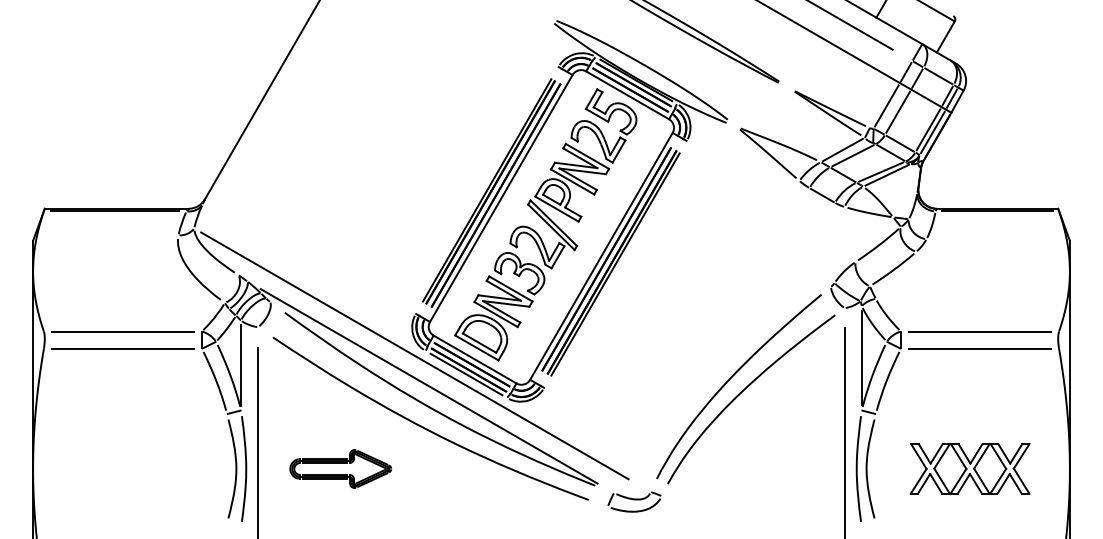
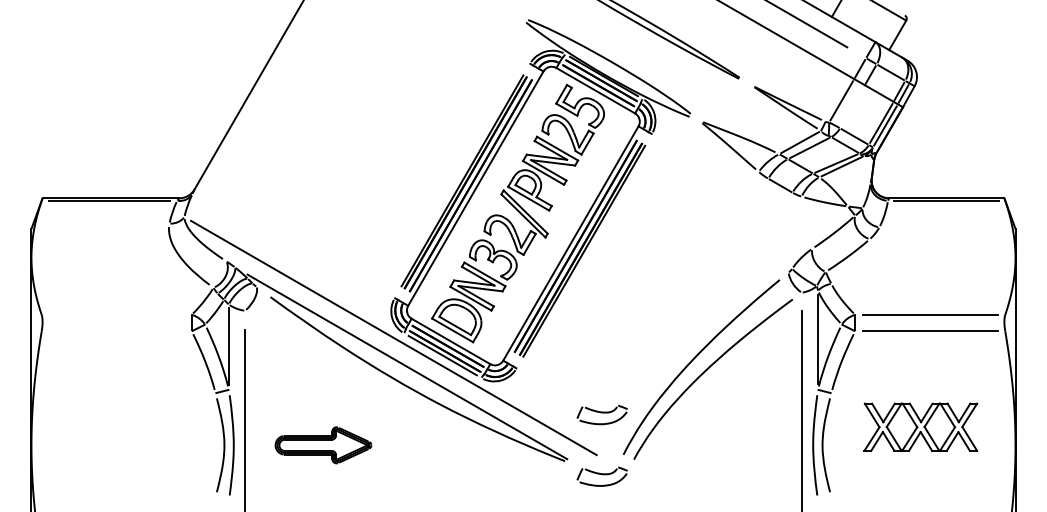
line: (897, 111) -> (851, 106), removed
line: (122, 331) -> (116, 314), removed
line: (122, 348) -> (116, 330), removed
curve: (425, 427) -> (403, 405), removed
part: (634, 436) -> (602, 414), added
part: (969, 468) -> (920, 426), moved

